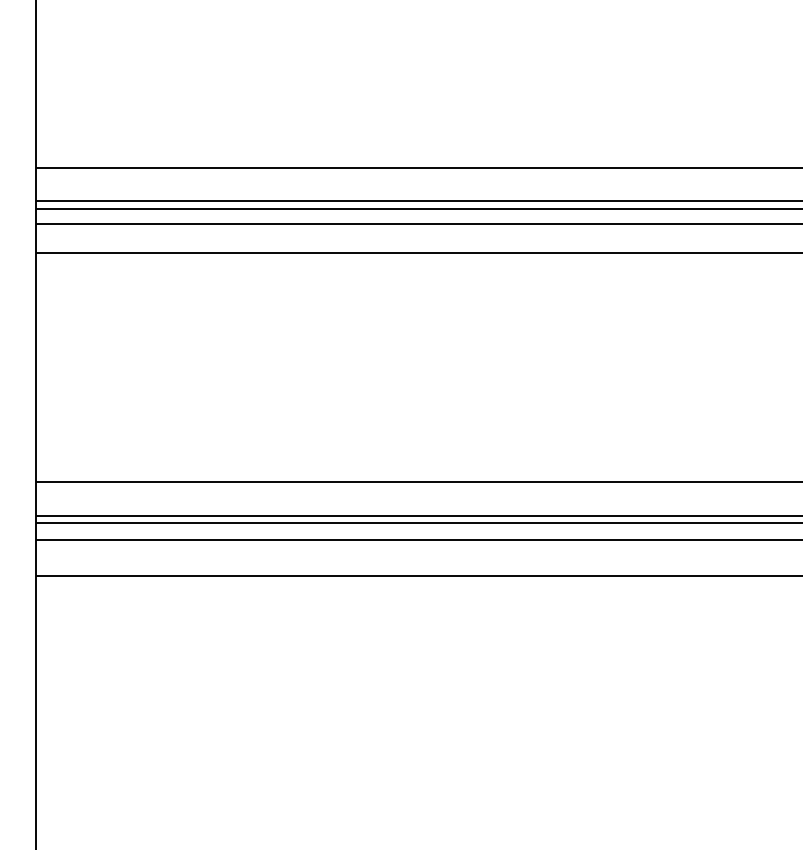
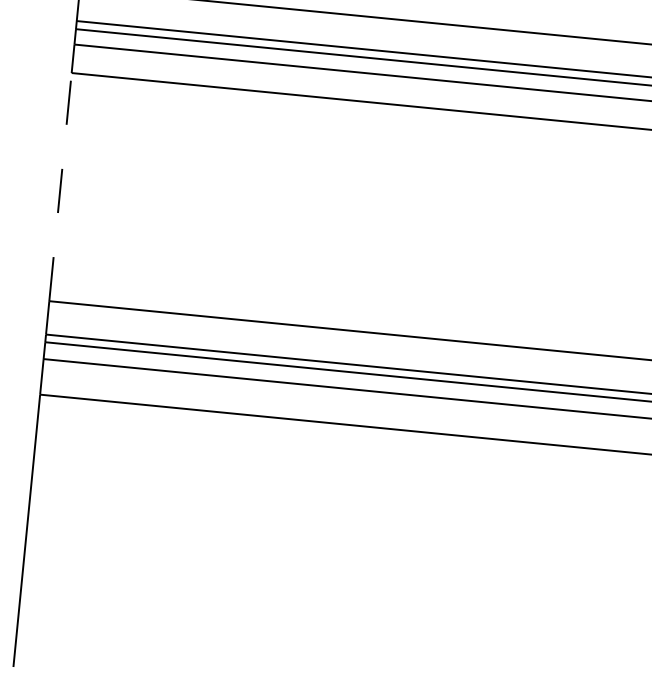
line: (36, 367) -> (60, 187), solid -> dashed

